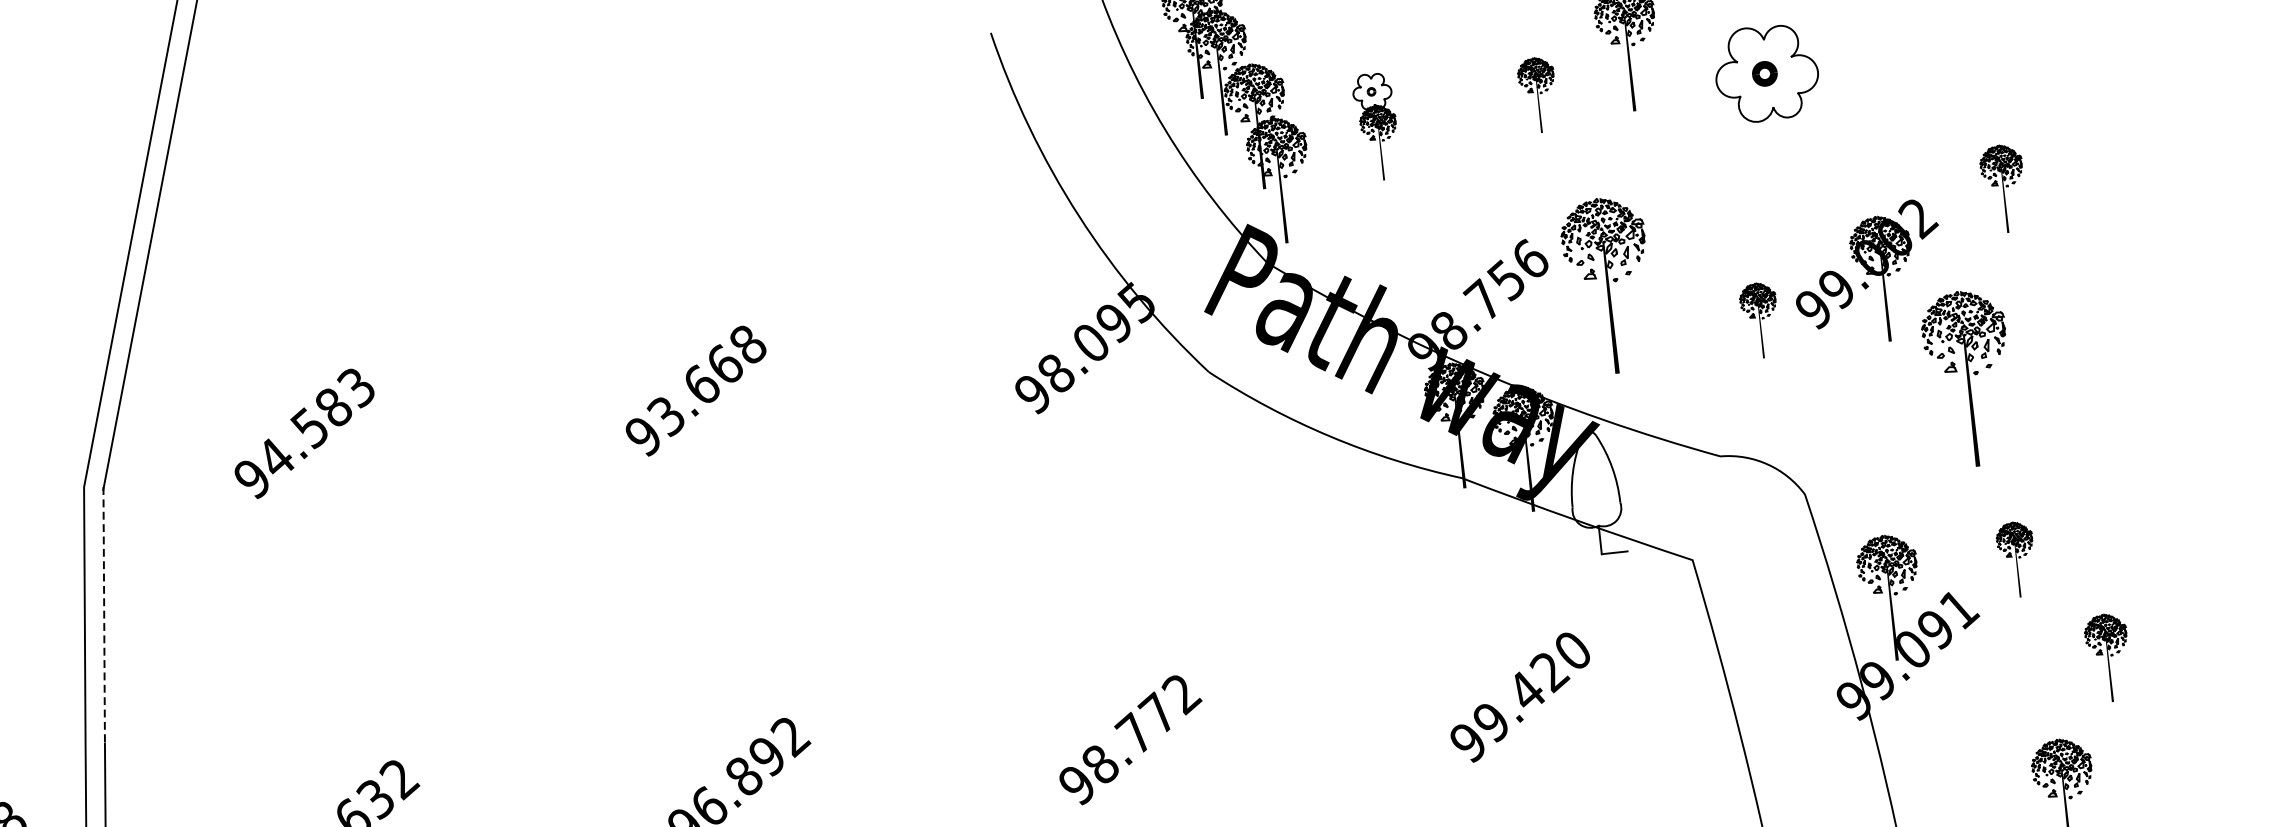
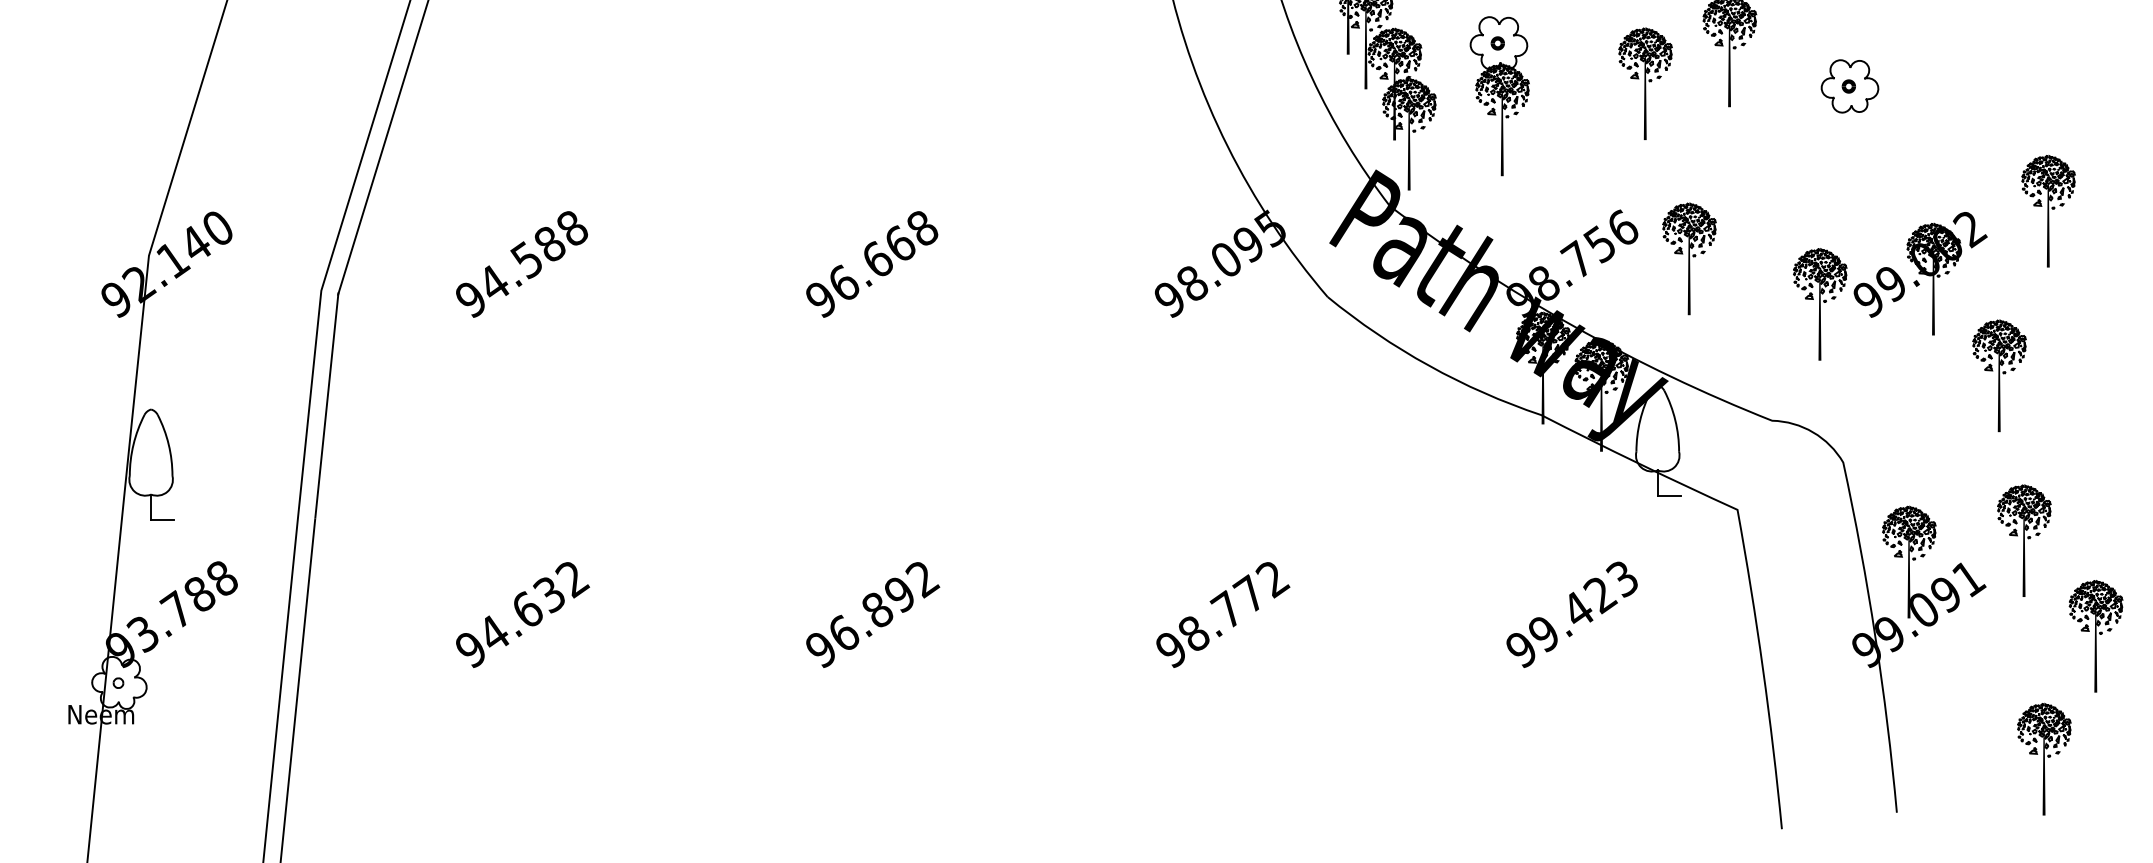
part: (1766, 73) -> (1849, 86), size x0.62
part: (1538, 95) -> (1645, 83), size x1.67
part: (1376, 127) -> (1499, 96), size x1.67
part: (2003, 189) -> (2048, 211), size x1.43
part: (1608, 285) -> (1689, 258), size x0.71
part: (1760, 320) -> (1820, 304), size x1.67
part: (1968, 378) -> (1999, 375), size x0.71
text: (356, 388) -> (571, 229), 94.583 -> 94.588
text: (665, 415) -> (842, 283), 93.668 -> 96.668
part: (2016, 559) -> (2024, 540), size x1.67
line: (103, 614) -> (326, 405), dashed -> solid
text: (1571, 652) -> (1621, 579), 99.420 -> 99.423
part: (2107, 658) -> (2095, 636), size x1.43

